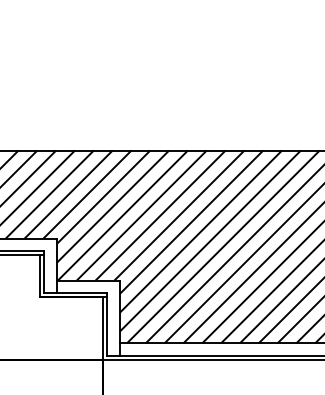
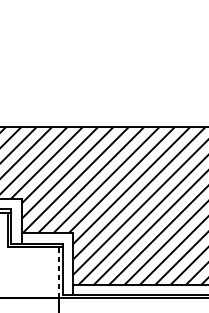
line: (102, 328) -> (58, 272), solid -> dashed

